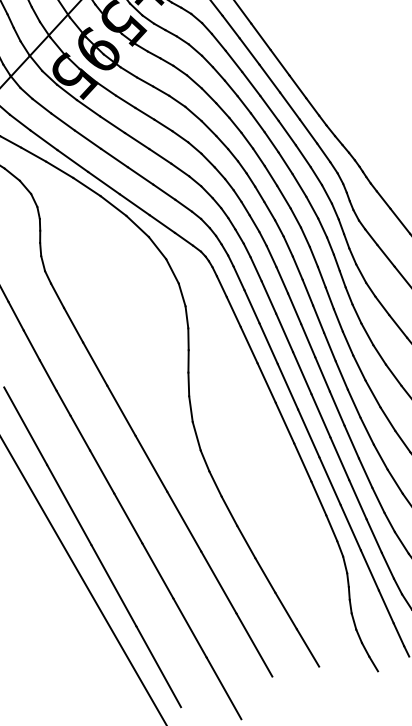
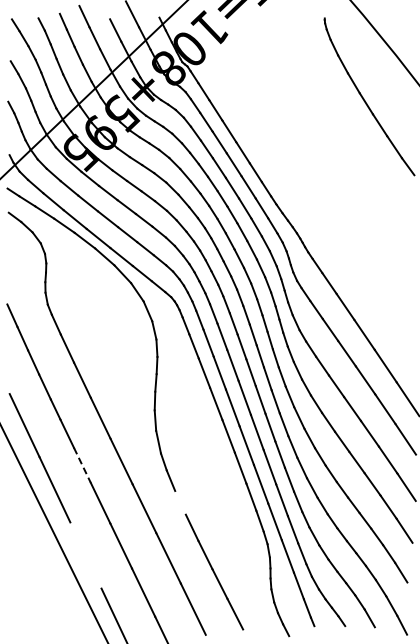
line: (102, 472) -> (82, 465), solid -> dashed
line: (229, 510) -> (180, 502), removed
line: (113, 585) -> (85, 555), removed

